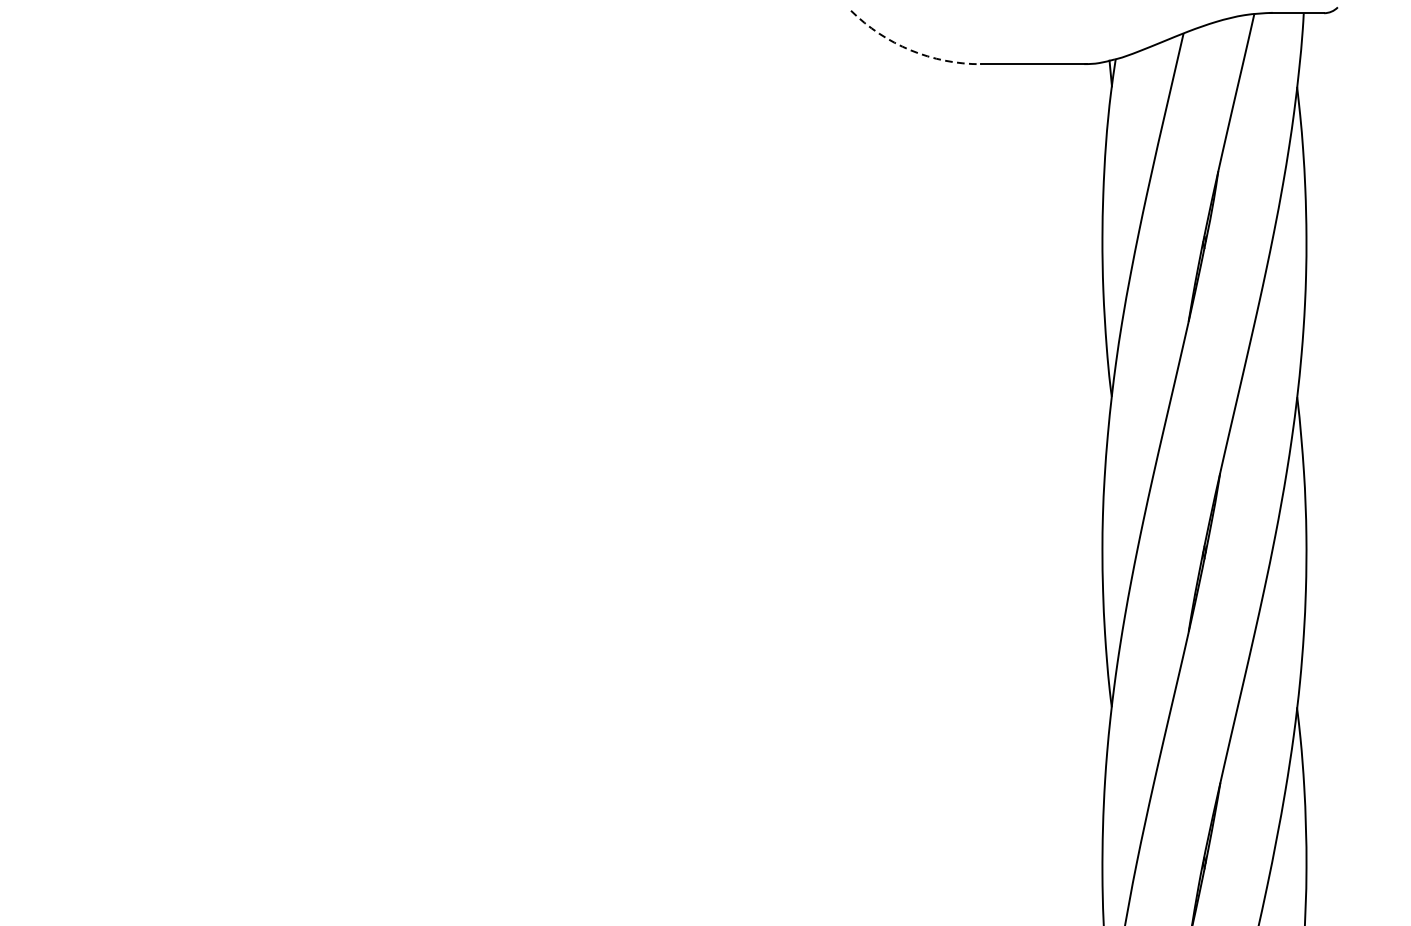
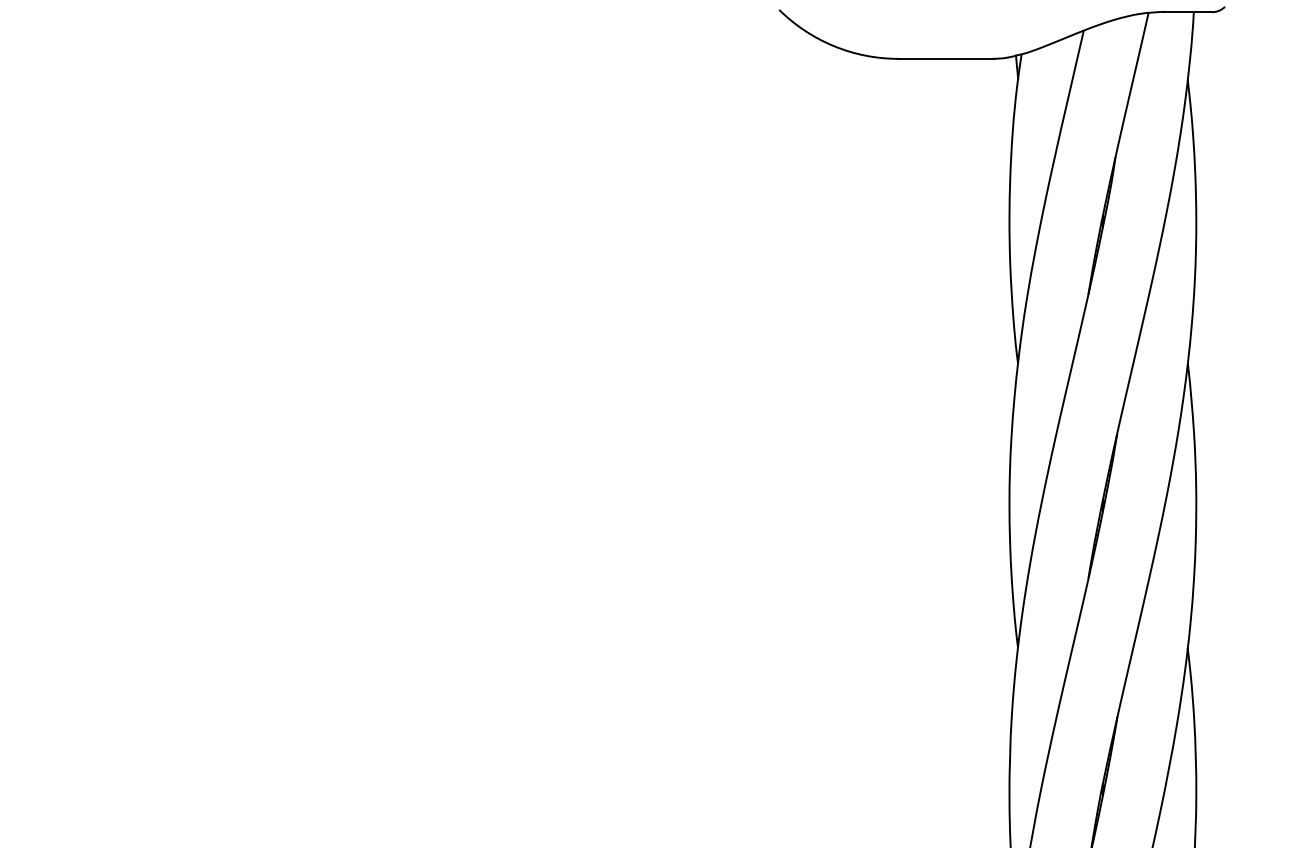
arc: (910, 50) -> (833, 46), dashed -> solid

